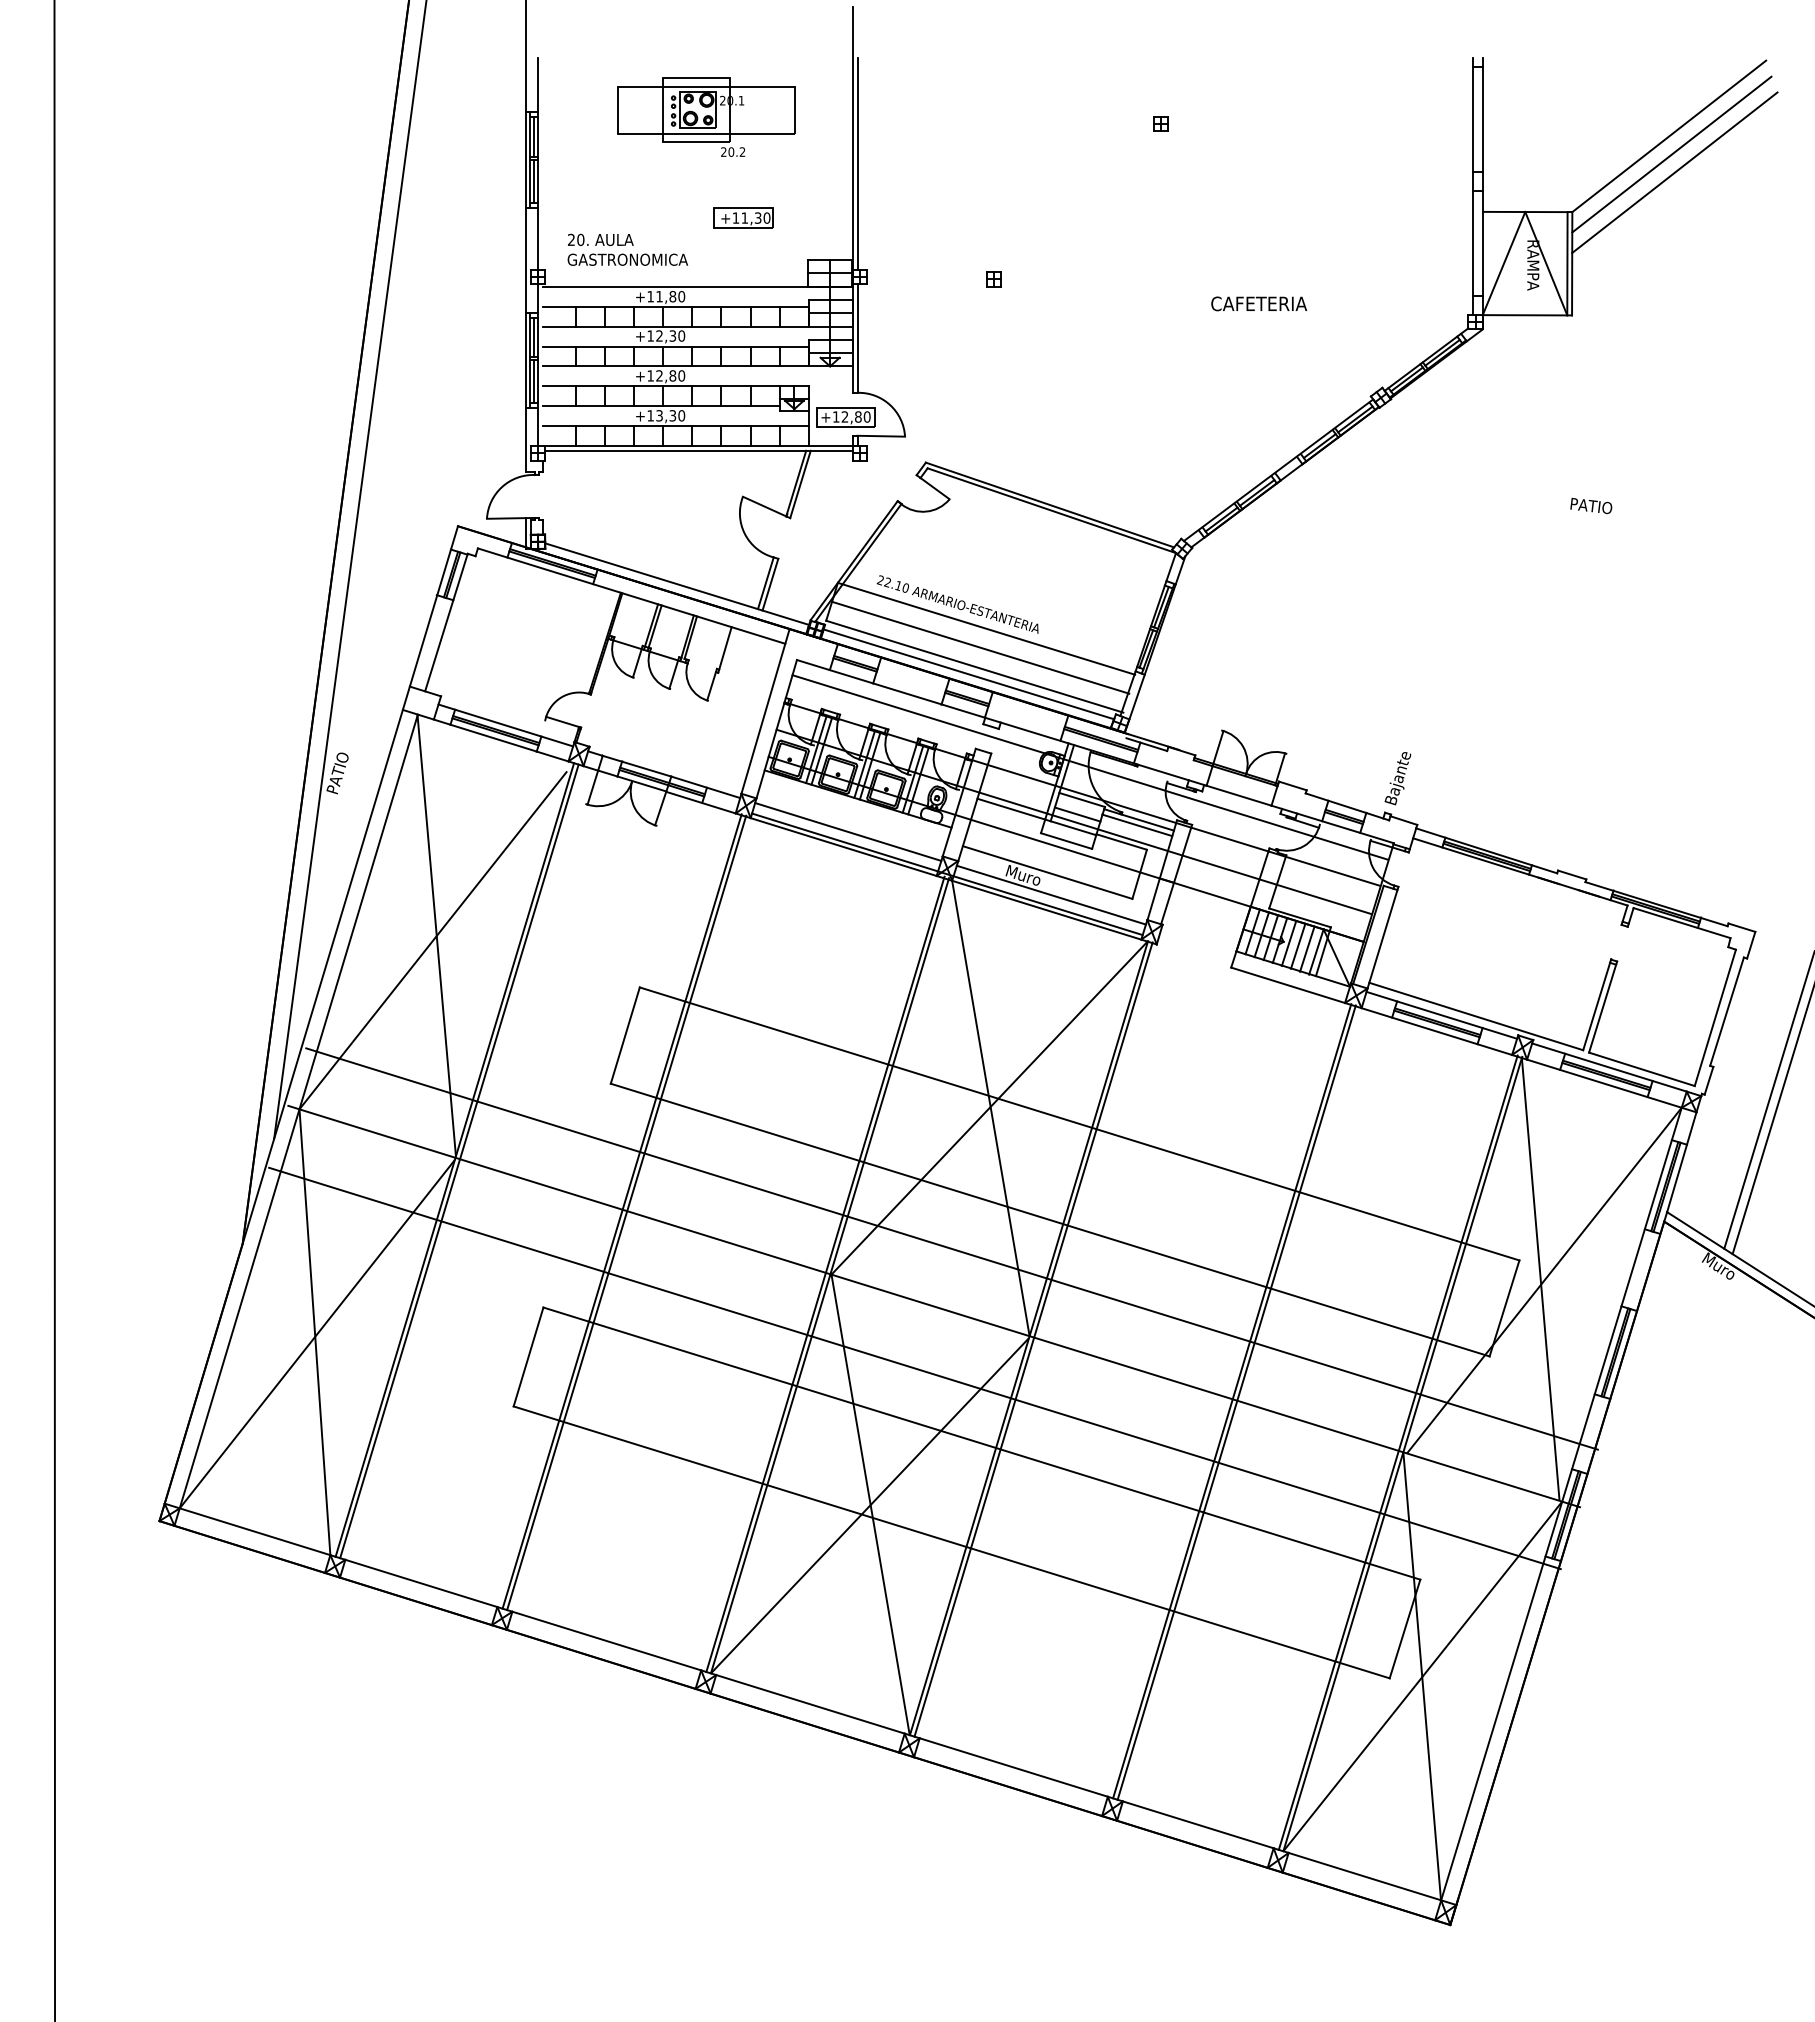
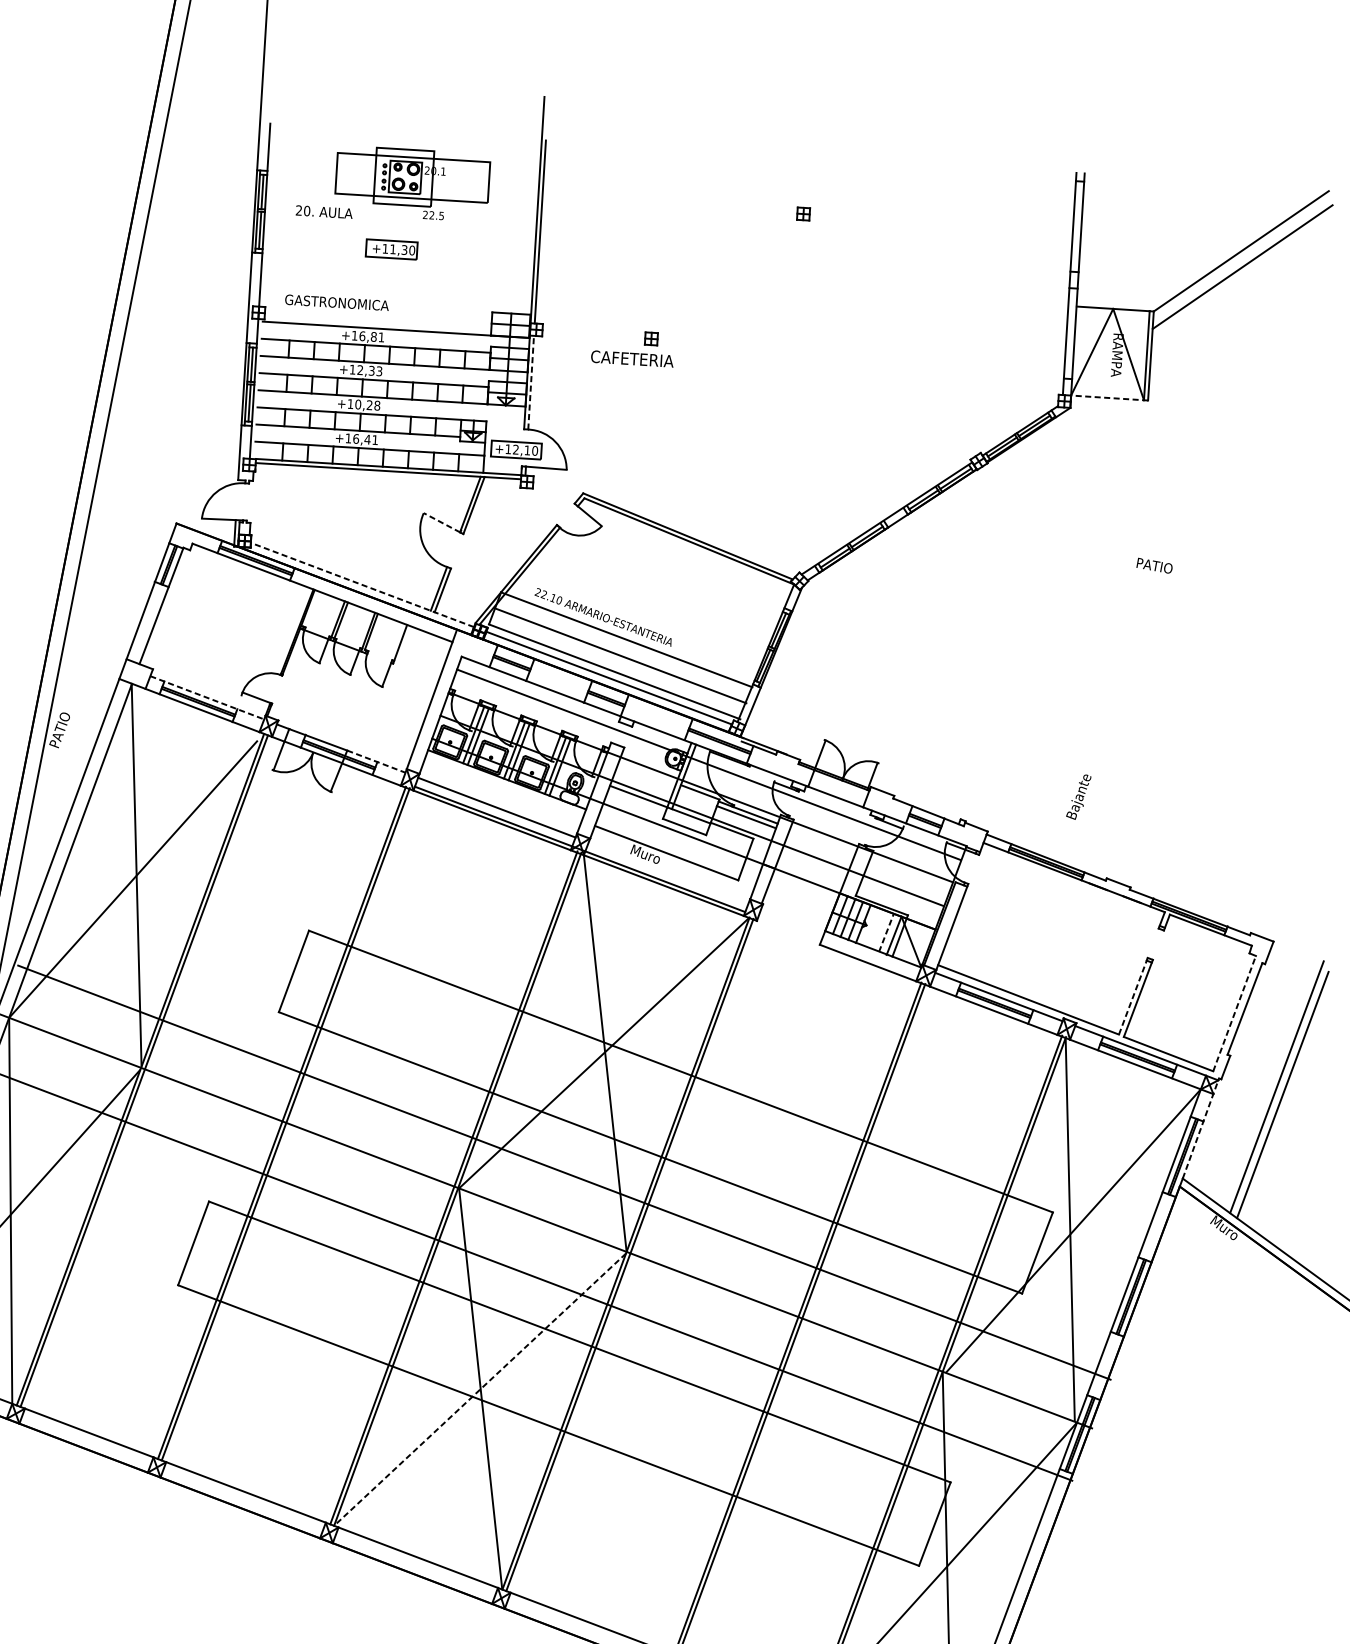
text: (736, 151) -> (436, 215), 20.2 -> 22.5
line: (1674, 172) -> (1243, 282), removed
part: (743, 217) -> (391, 248), moved
text: (600, 239) -> (324, 211), moved
text: (670, 296) -> (371, 336), +11,80 -> +16,81
text: (1259, 303) -> (632, 358), moved
line: (1527, 315) -> (1109, 398), solid -> dashed
text: (681, 335) -> (379, 370), +12,30 -> +12,33
line: (857, 337) -> (530, 381), solid -> dashed
text: (670, 375) -> (367, 404), +12,80 -> +10,28
text: (670, 415) -> (365, 439), +13,30 -> +16,41
text: (858, 416) -> (527, 450), +12,80 -> +12,10
line: (764, 506) -> (441, 522), solid -> dashed
line: (676, 584) -> (361, 585), solid -> dashed
line: (505, 725) -> (207, 697), solid -> dashed
text: (1397, 778) -> (1078, 796), moved
line: (706, 787) -> (377, 761), solid -> dashed
line: (1077, 814) -> (695, 804), removed
line: (1050, 894) -> (667, 872), removed
line: (1288, 942) -> (870, 926), removed
line: (1297, 945) -> (878, 929), removed
line: (1307, 949) -> (886, 933), solid -> dashed
line: (1597, 1004) -> (1133, 995), solid -> dashed
line: (1715, 1017) -> (1234, 1013), solid -> dashed
line: (1684, 1152) -> (1200, 1128), solid -> dashed
line: (869, 1506) -> (479, 1390), solid -> dashed

